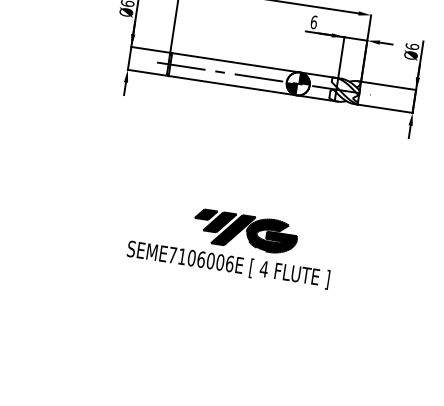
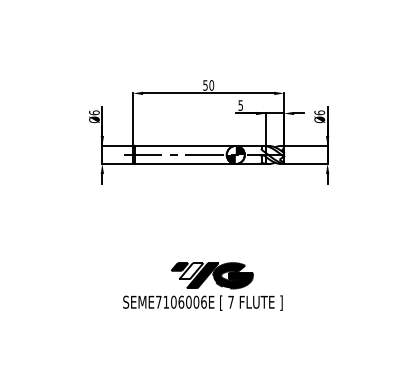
text: (313, 22) -> (240, 105), 6 -> 5
fill: (220, 222) -> (191, 271), removed
text: (264, 268) -> (231, 301), 4 -> 7

